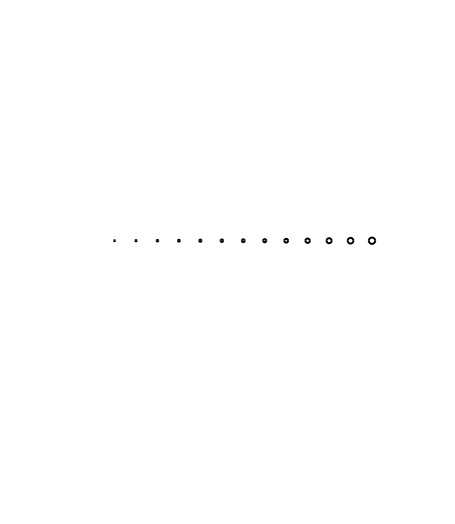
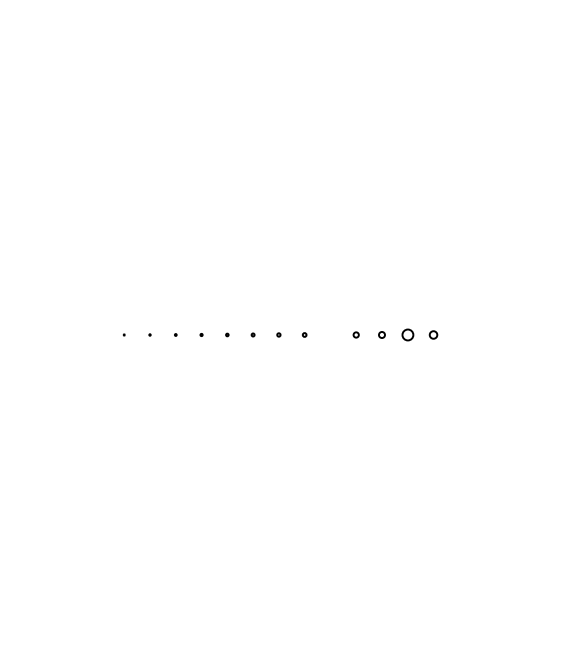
part: (286, 240) -> (330, 334), removed
part: (350, 240) -> (407, 334), size x1.6

